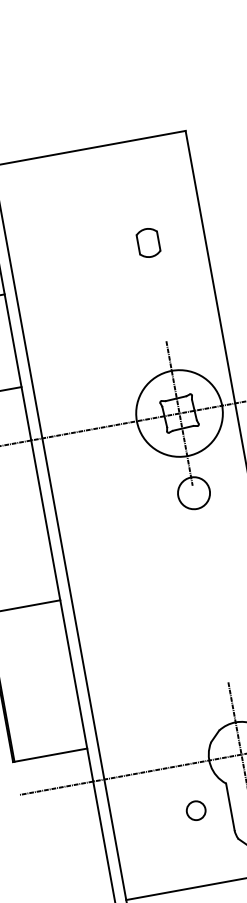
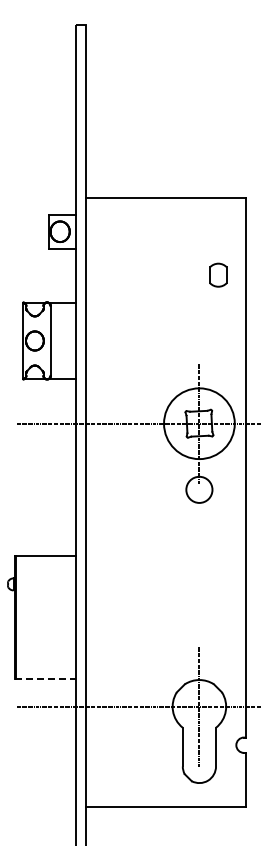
part: (148, 242) -> (218, 274), moved
line: (50, 755) -> (45, 679), solid -> dashed
circle: (195, 809) -> (154, 744), removed

